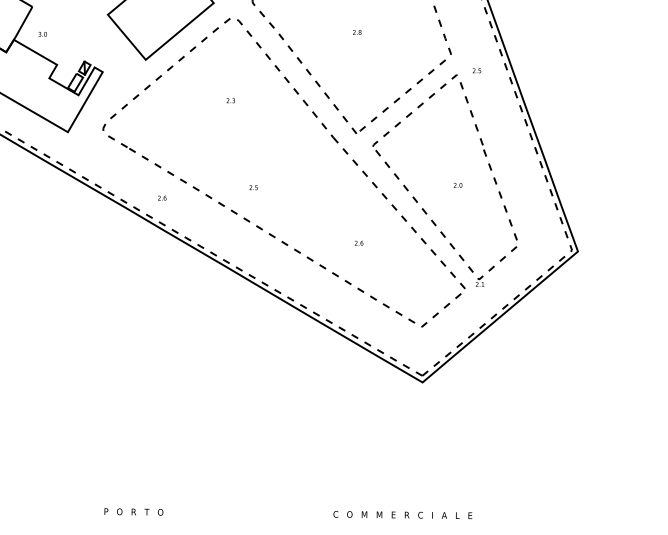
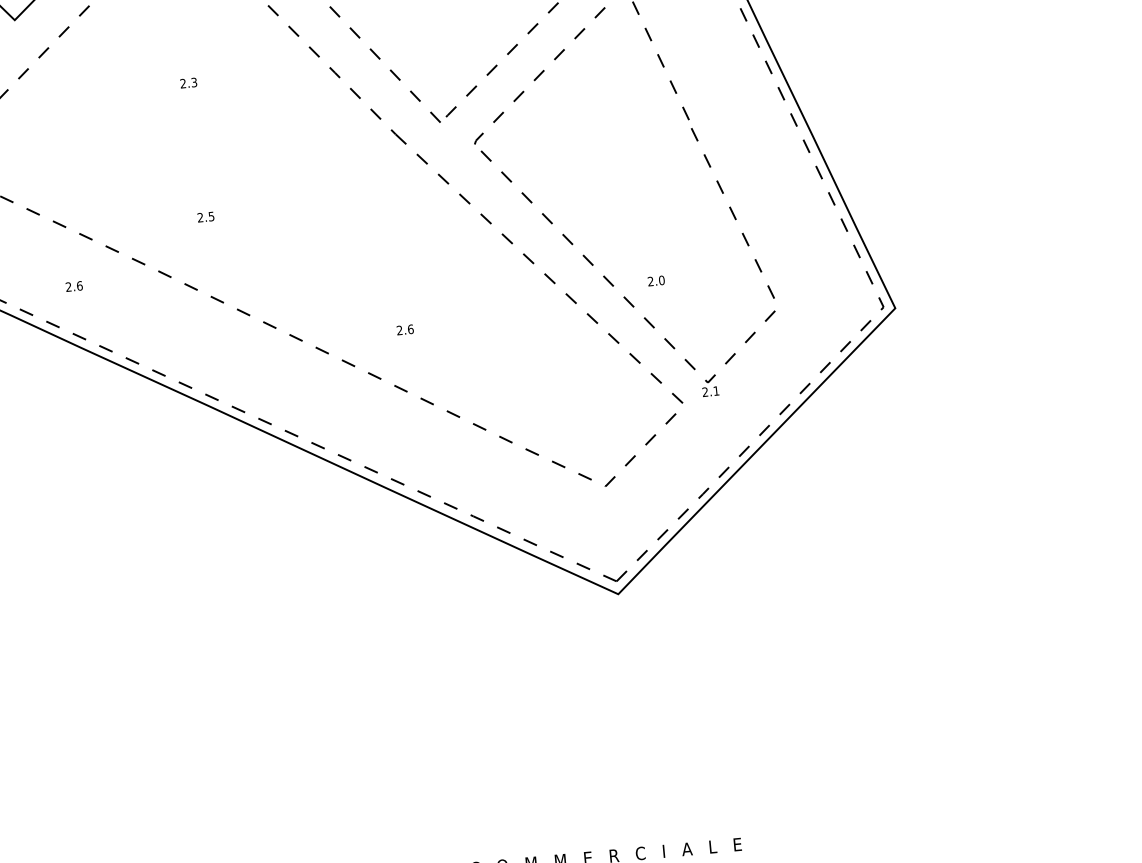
text: (457, 185) -> (655, 281), moved
text: (253, 187) -> (205, 216), moved
text: (358, 242) -> (404, 328), moved

